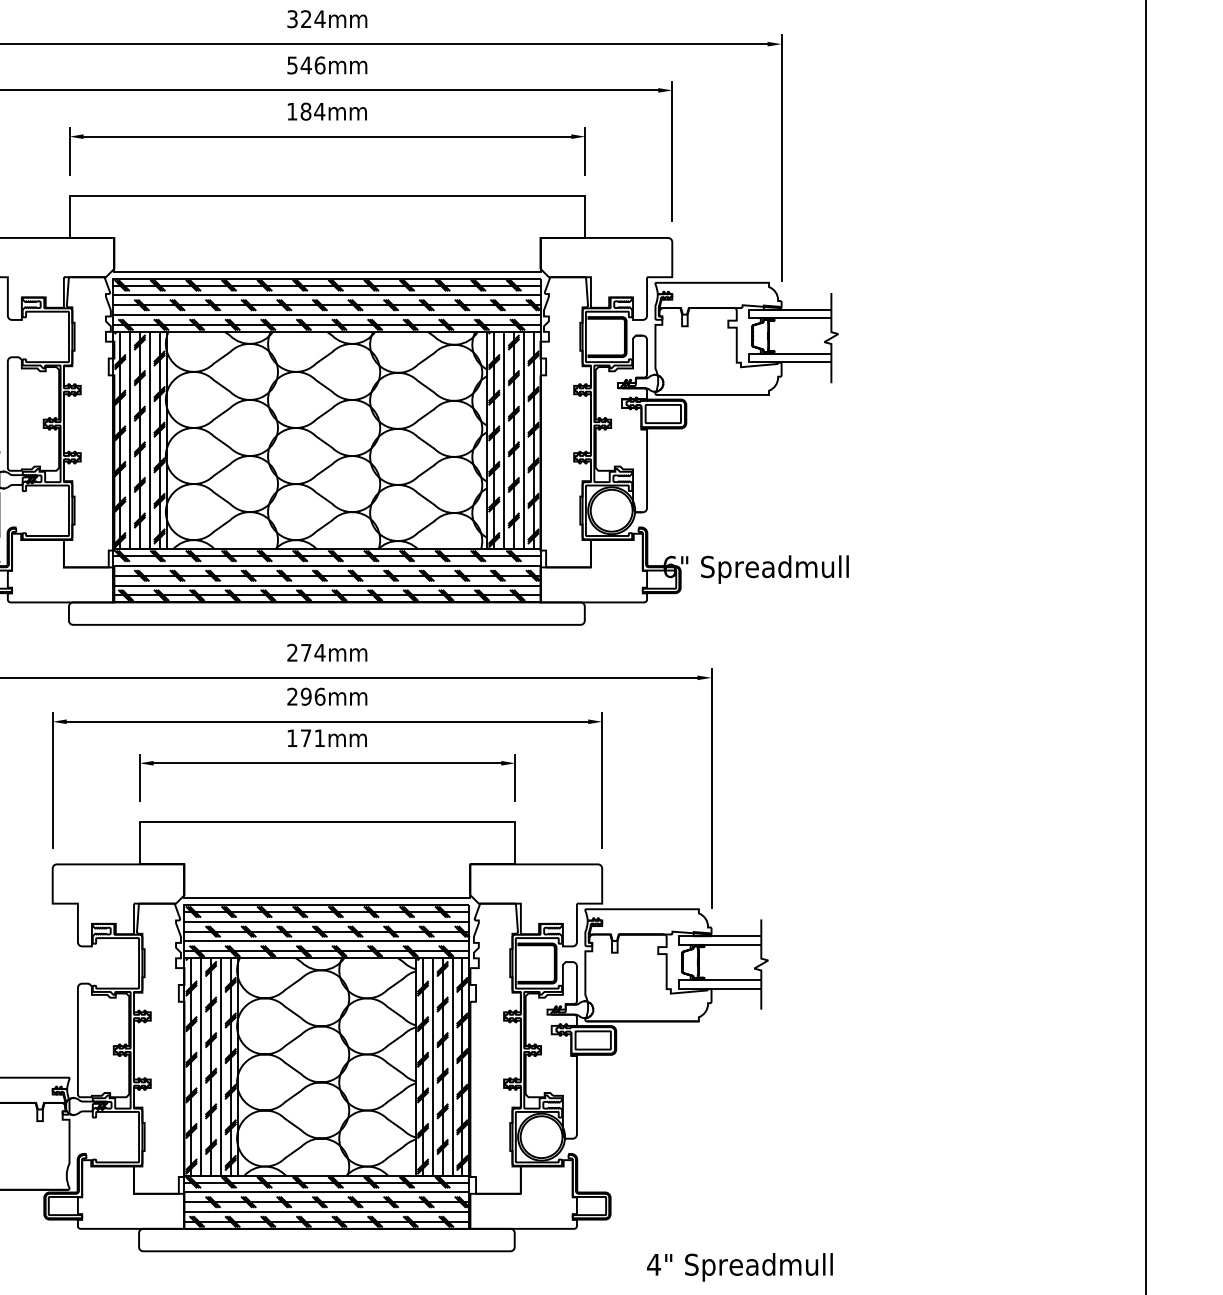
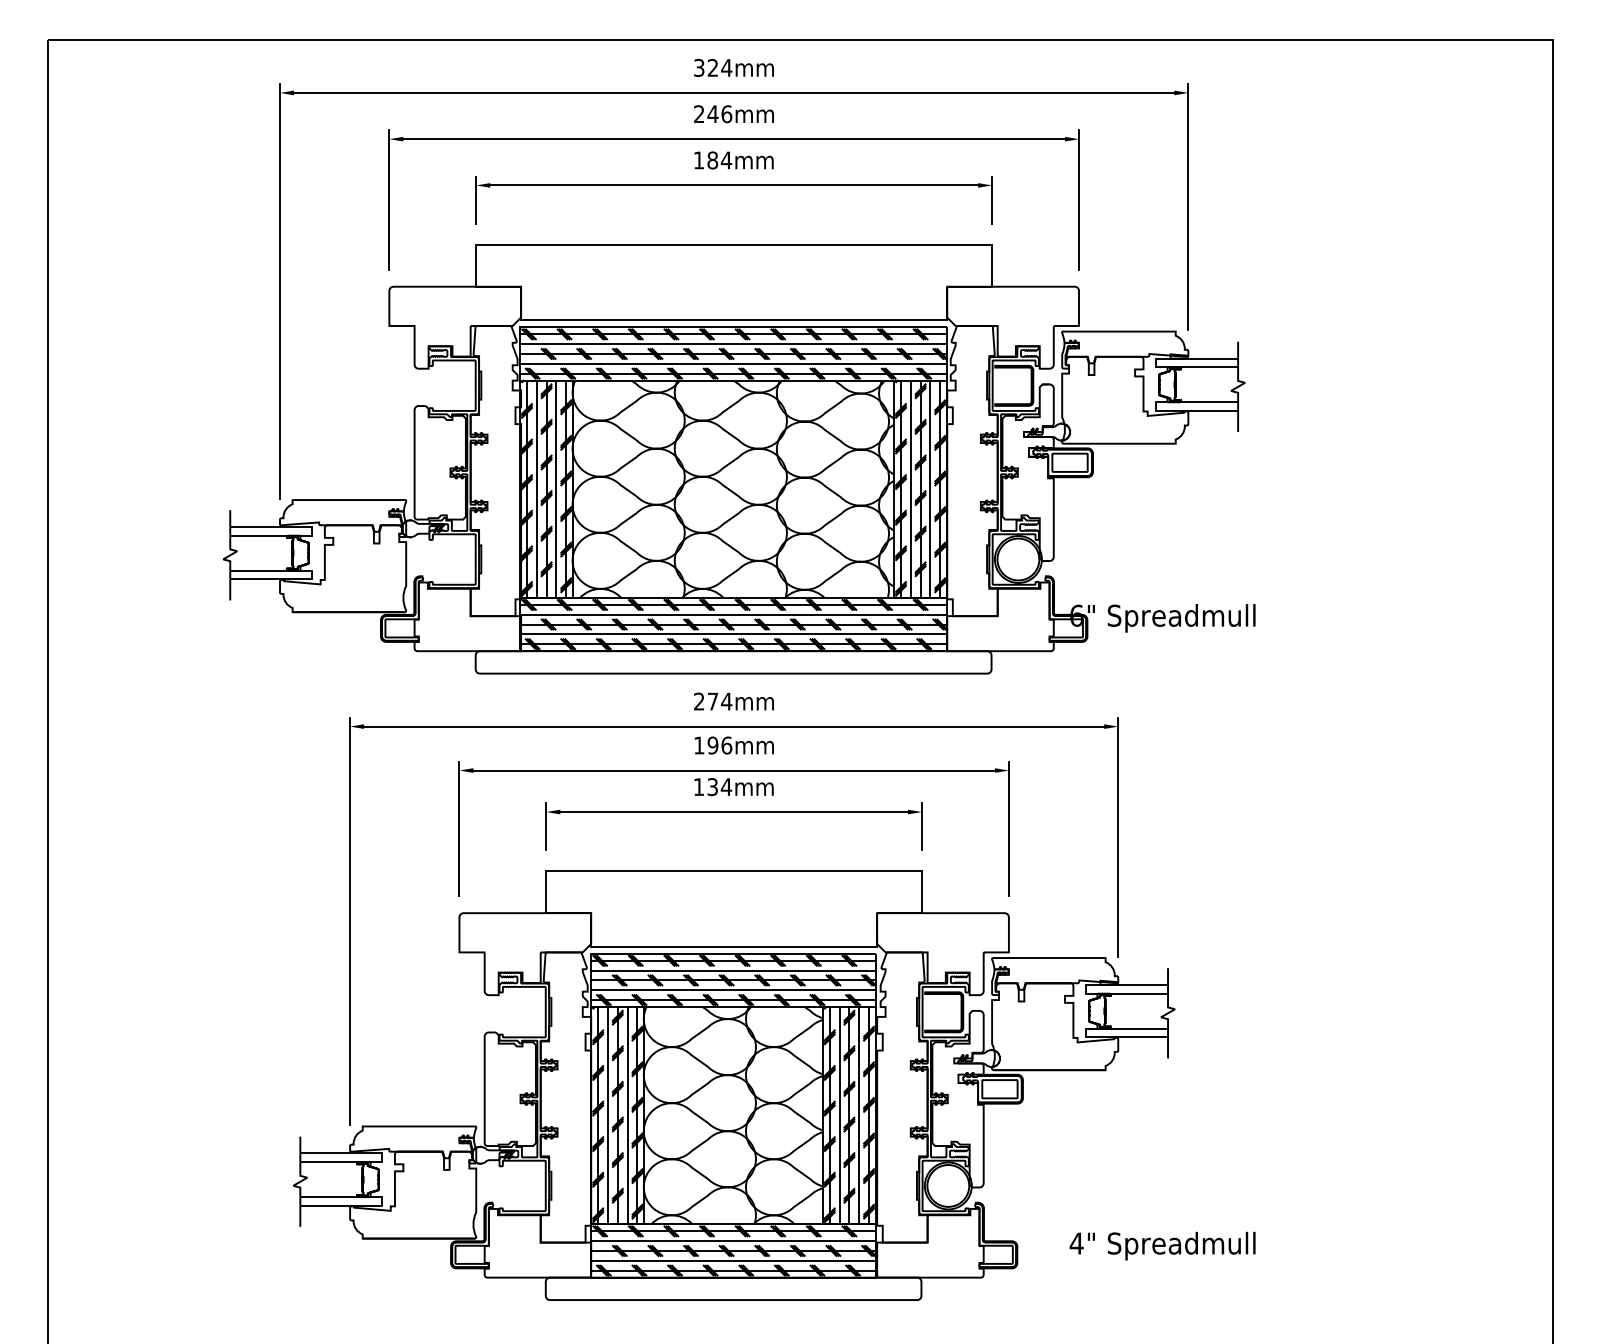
text: (292, 65) -> (699, 114), 546mm -> 246mm
text: (292, 696) -> (699, 745), 296mm -> 196mm
text: (312, 738) -> (719, 787), 171mm -> 134mm
text: (739, 1266) -> (1162, 1245), moved

